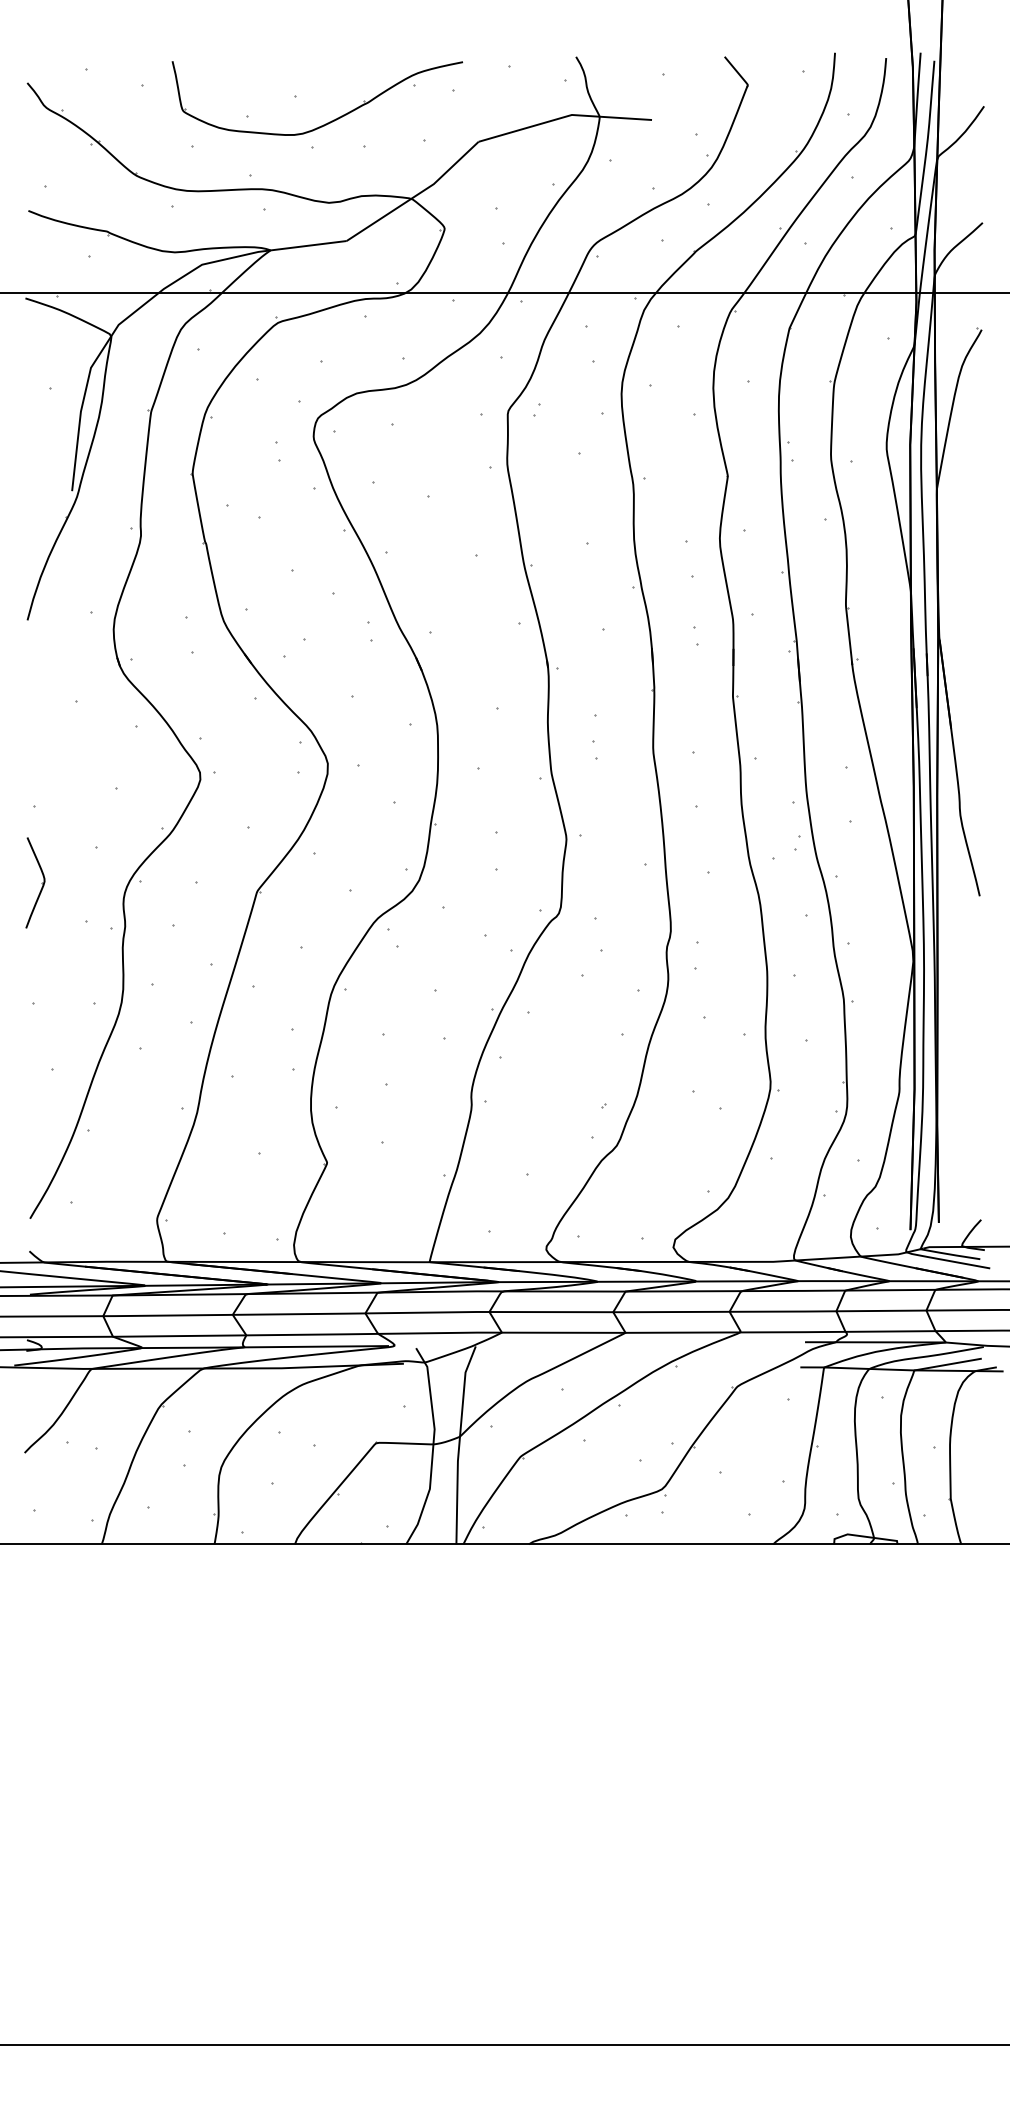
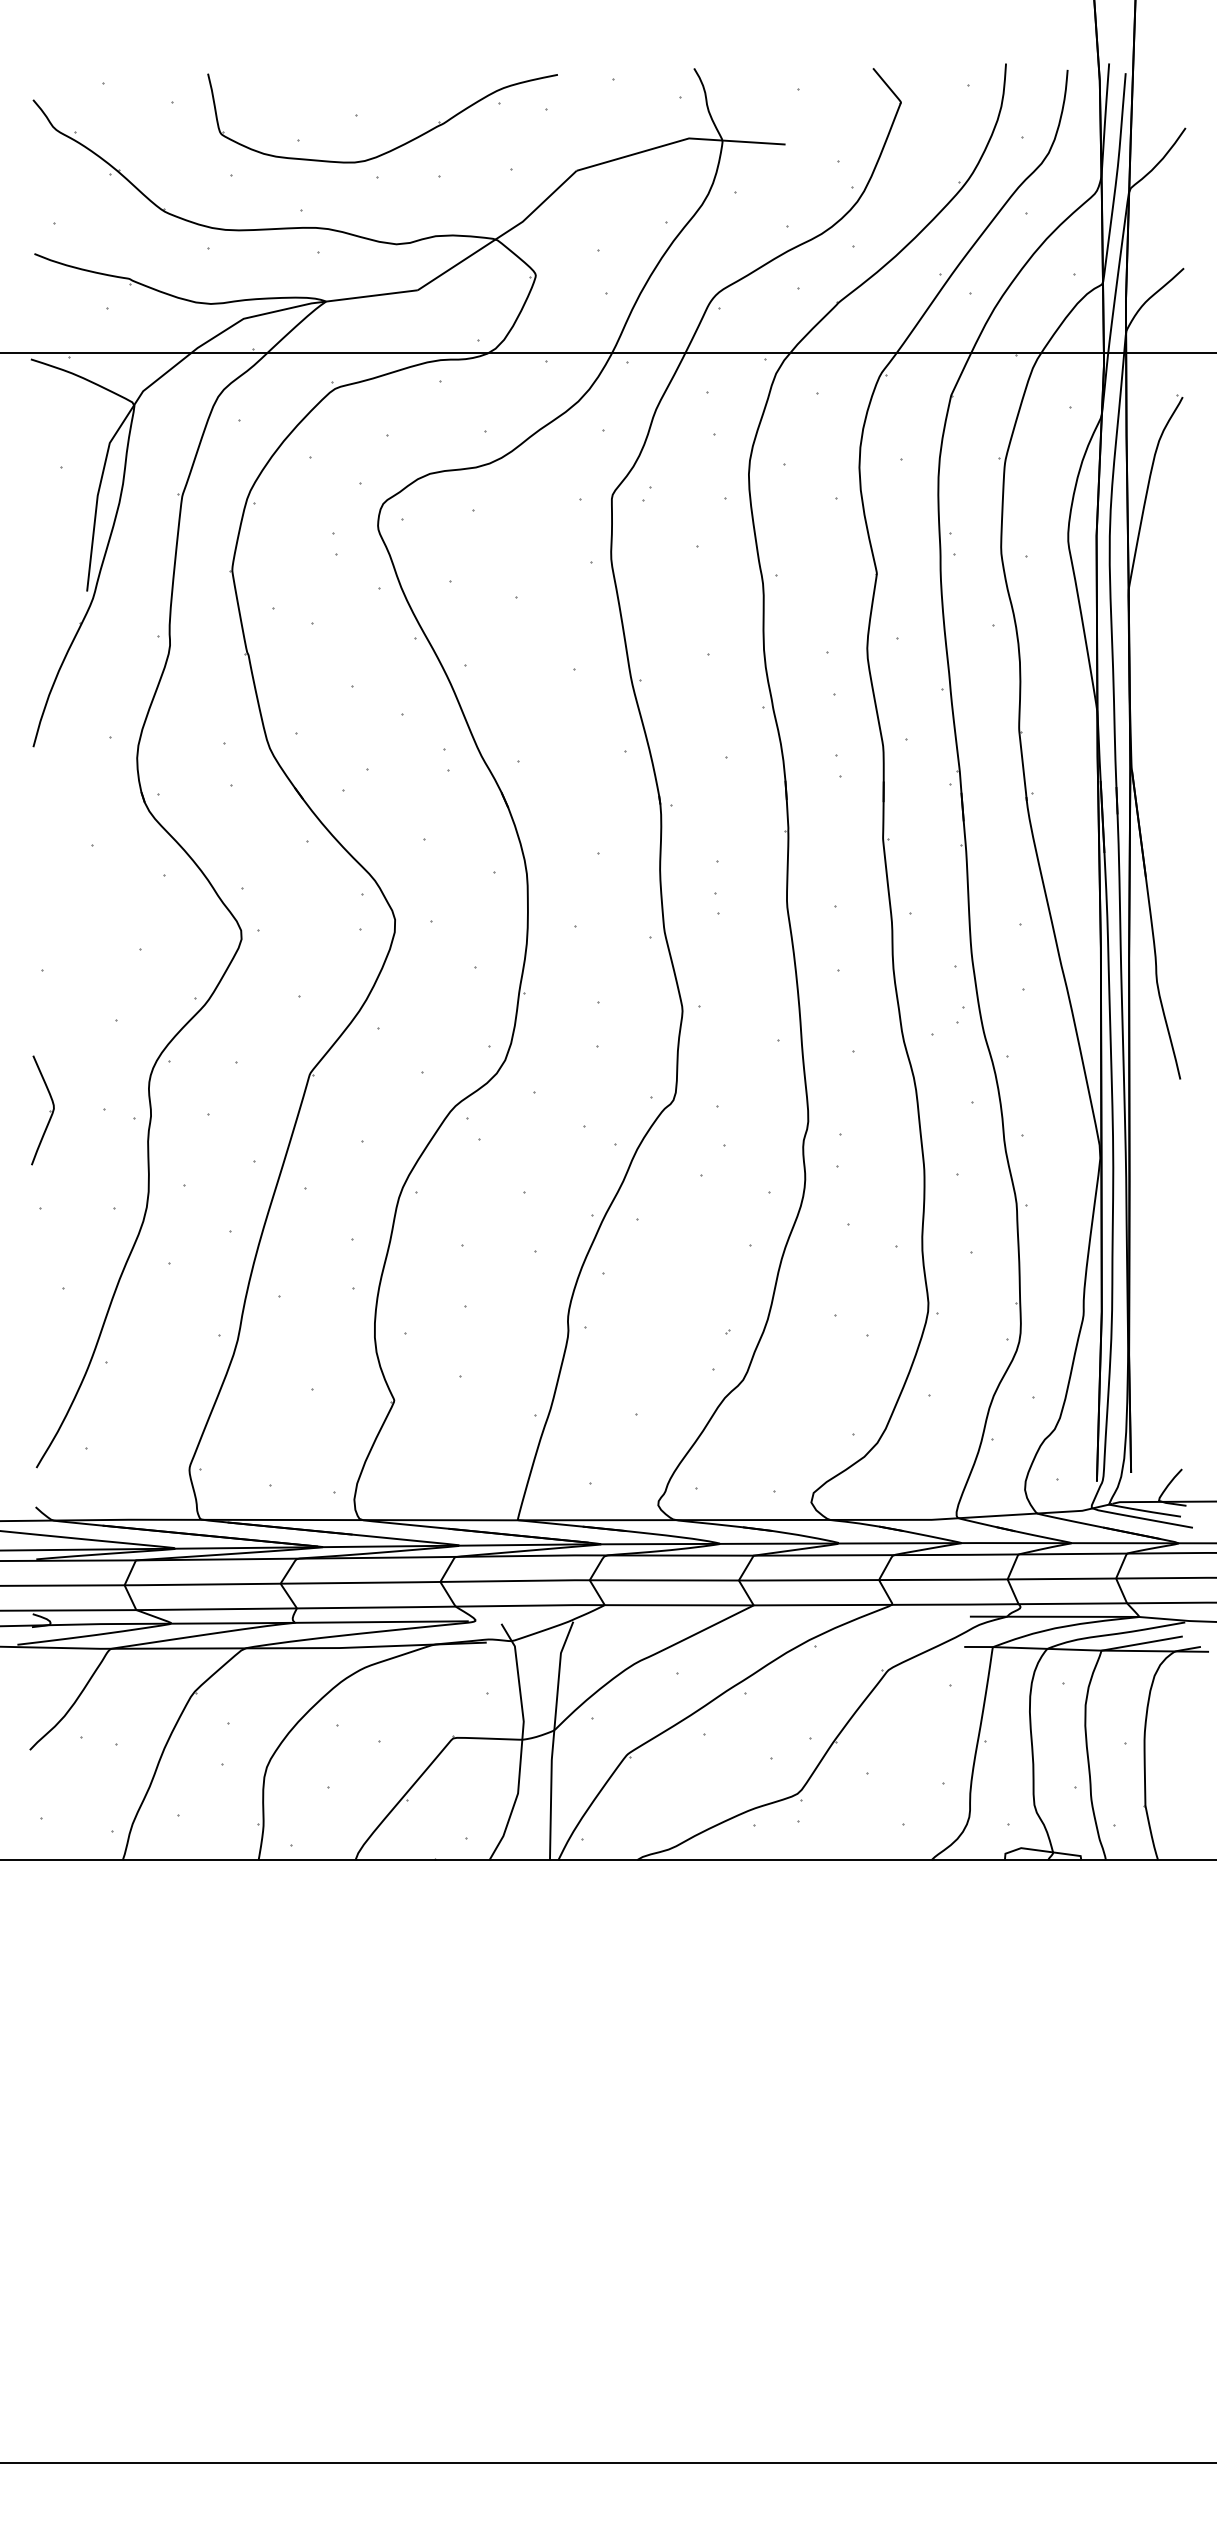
part: (41, 883) -> (50, 1111), moved

